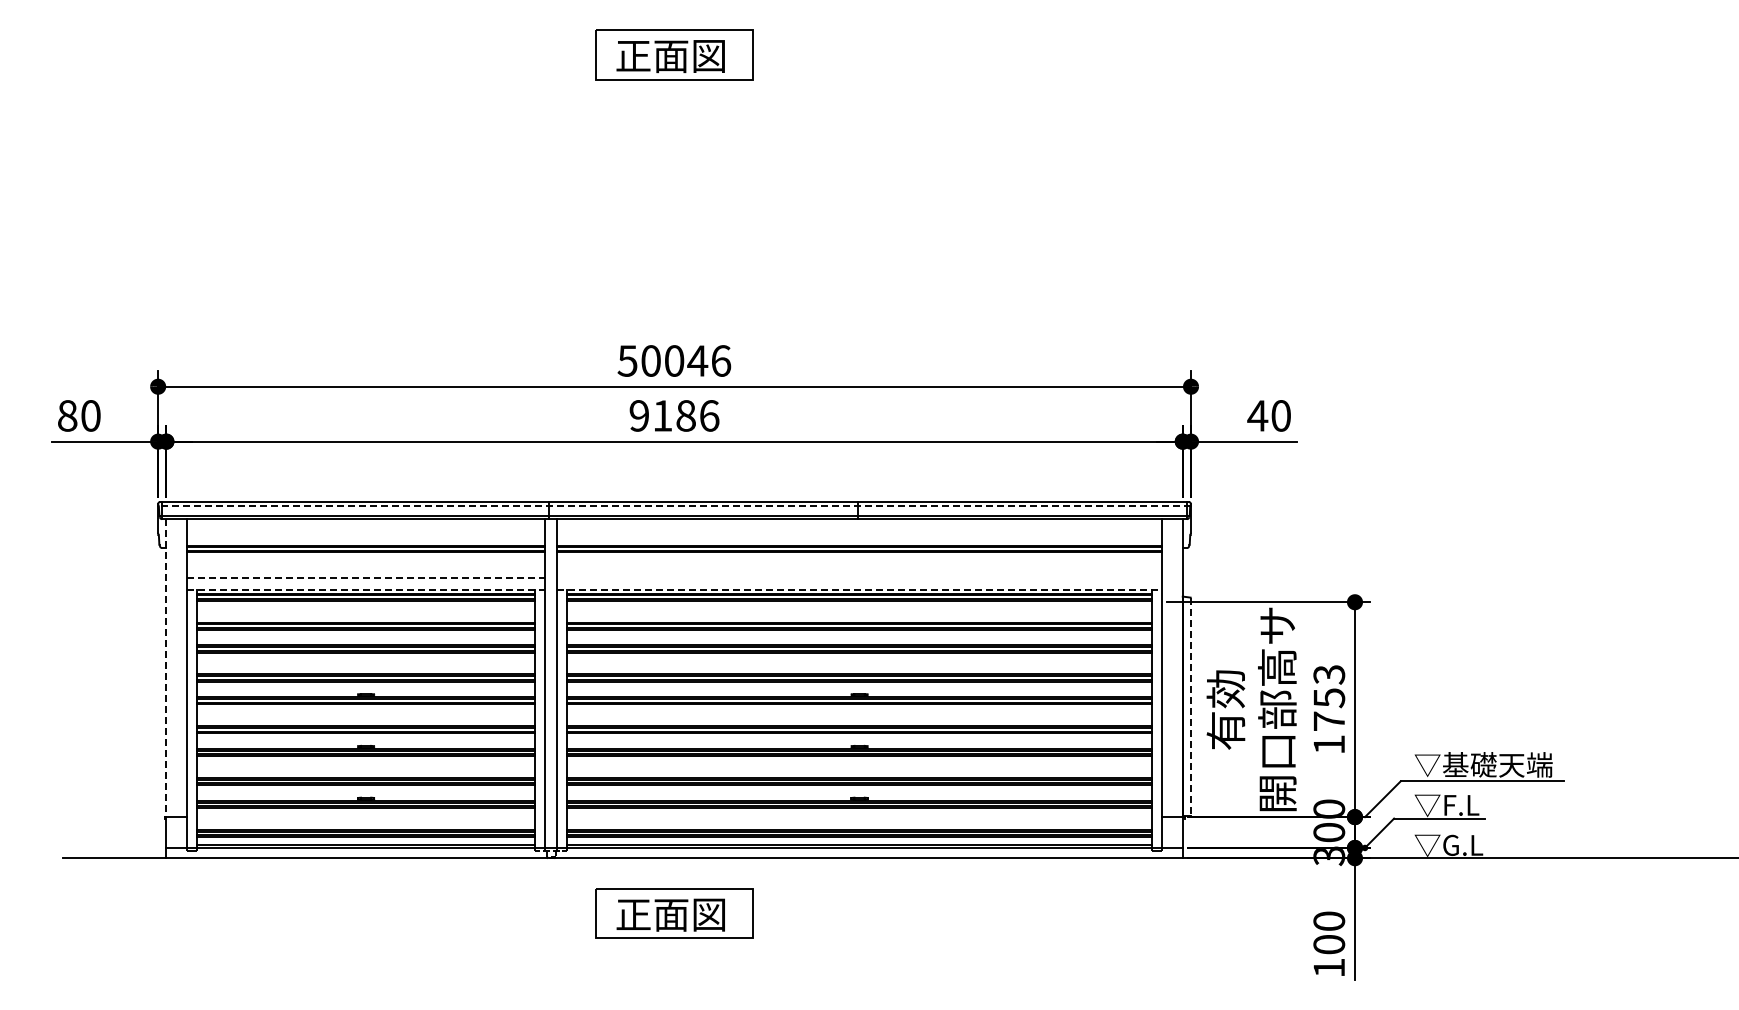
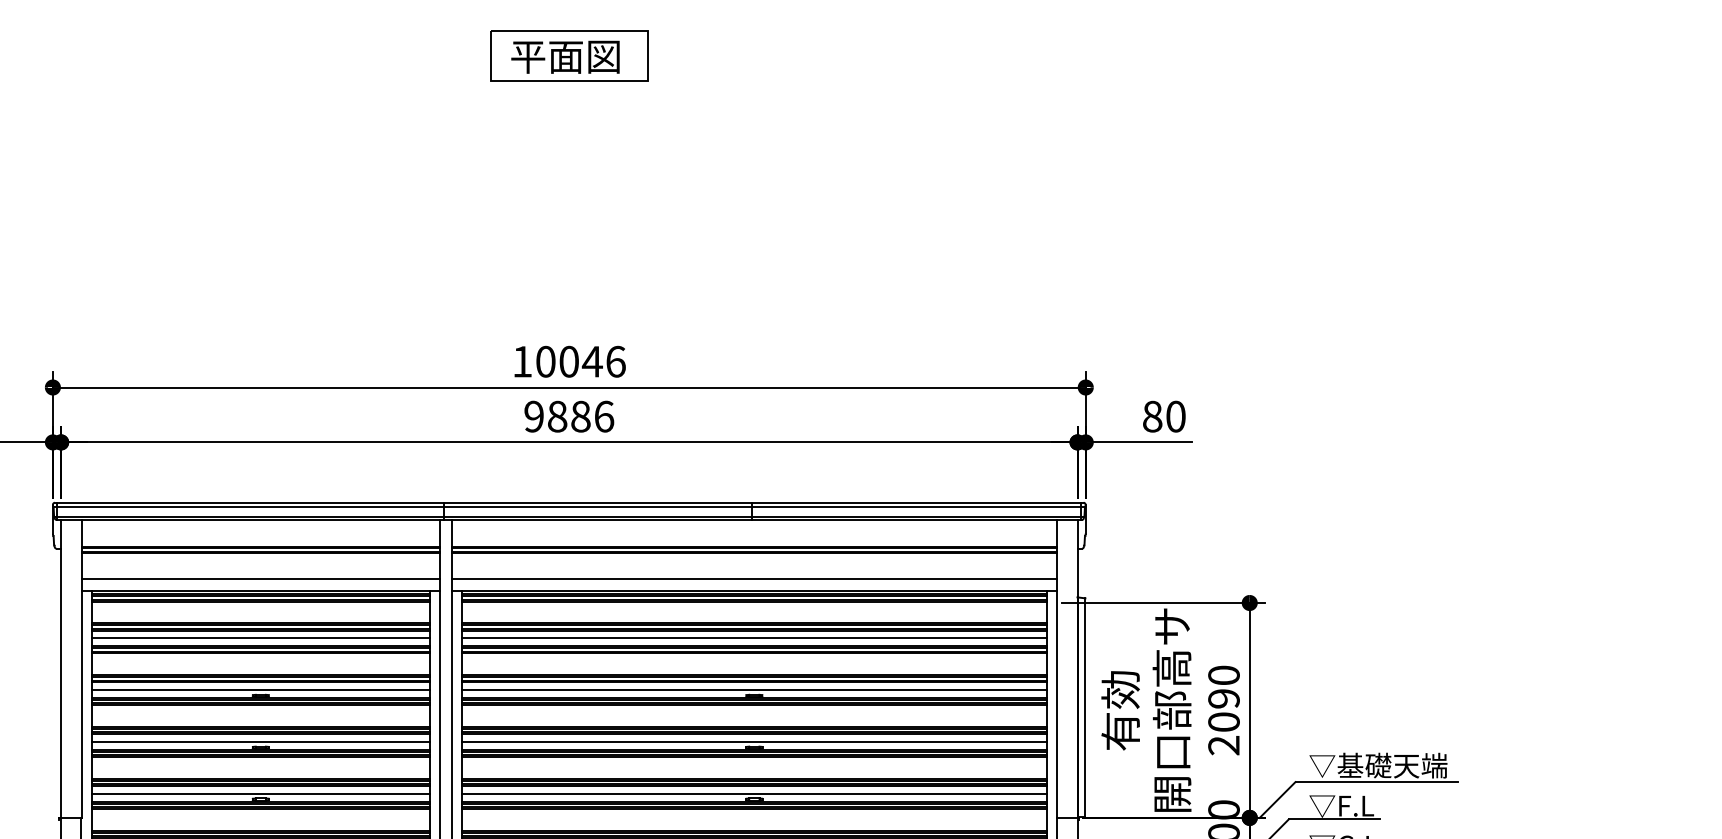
text: (633, 56) -> (528, 57), 正面図 -> 平面図
text: (627, 360) -> (522, 361), 50046 -> 10046
text: (662, 415) -> (557, 416), 9186 -> 9886
text: (1257, 415) -> (1152, 416), 40 -> 80
line: (674, 506) -> (569, 507), dashed -> solid
line: (366, 578) -> (261, 579), dashed -> solid
line: (859, 578) -> (754, 579), added
line: (366, 589) -> (261, 590), dashed -> solid
line: (860, 589) -> (755, 590), dashed -> solid
line: (365, 637) -> (260, 638), added
line: (859, 637) -> (754, 638), added
line: (166, 668) -> (61, 669), dashed -> solid
line: (365, 689) -> (260, 690), added
line: (859, 689) -> (754, 690), added
line: (1190, 707) -> (1085, 708), dashed -> solid
text: (1329, 709) -> (1224, 710), 1753 -> 2090
line: (365, 741) -> (260, 742), added
line: (859, 741) -> (754, 742), added
line: (365, 793) -> (260, 794), added
line: (859, 793) -> (754, 794), added

